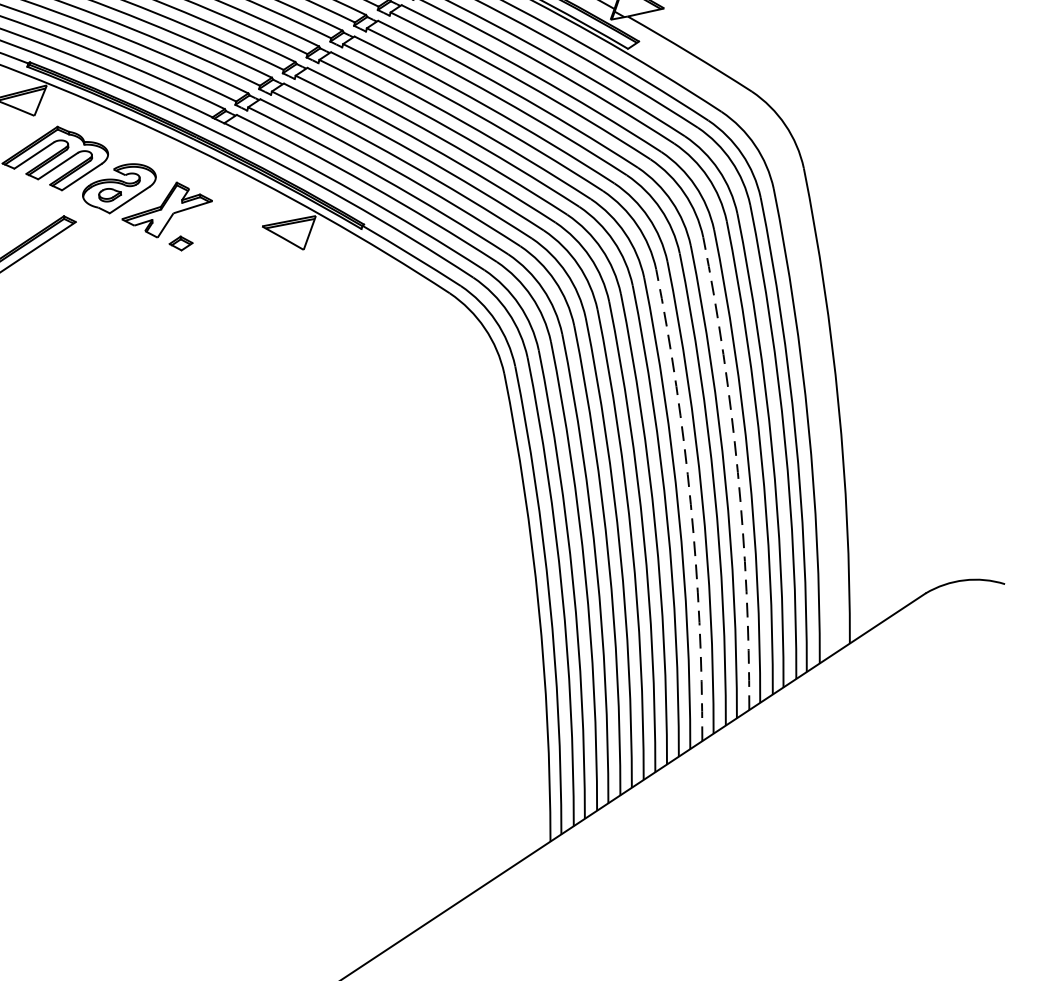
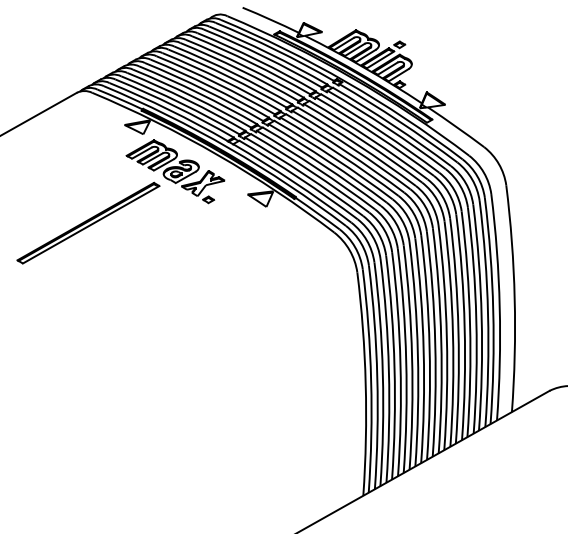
arc: (737, 473) -> (464, 327), dashed -> solid
arc: (691, 503) -> (441, 340), dashed -> solid

